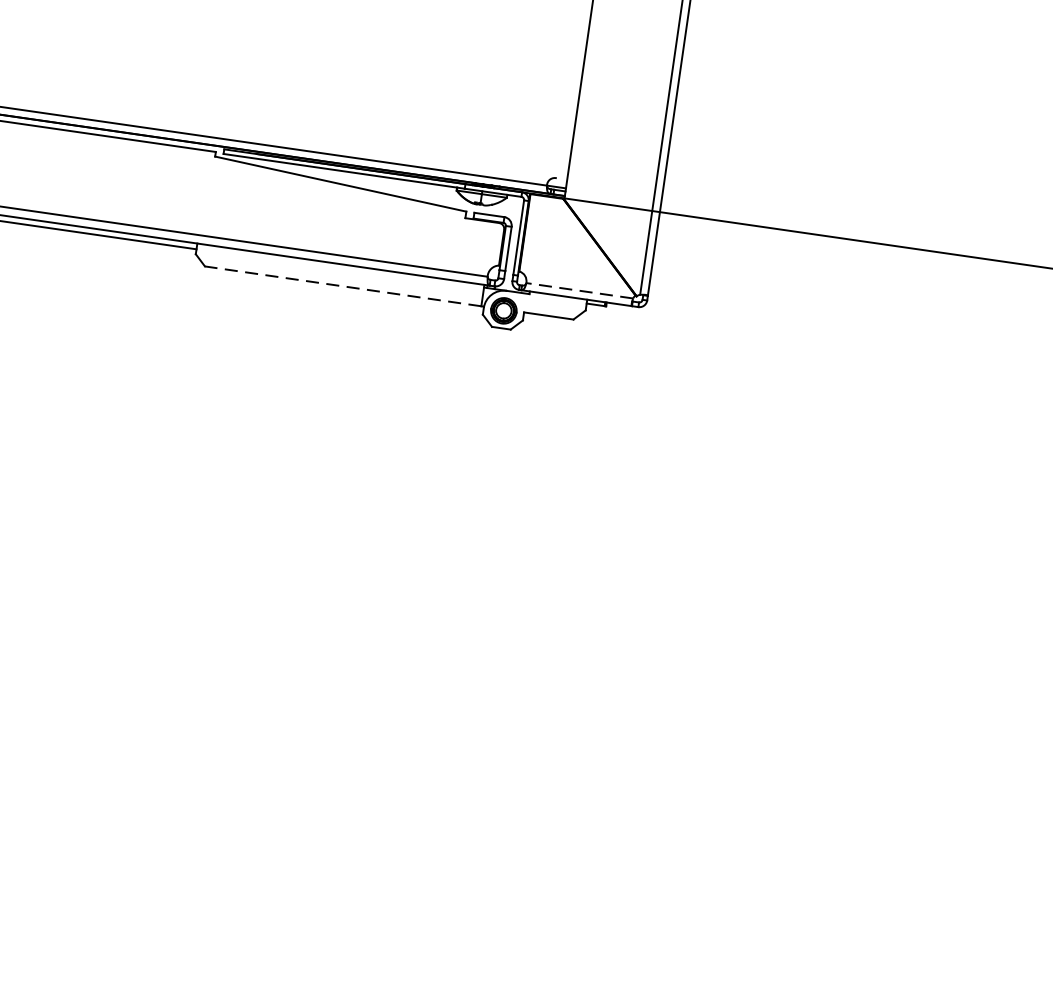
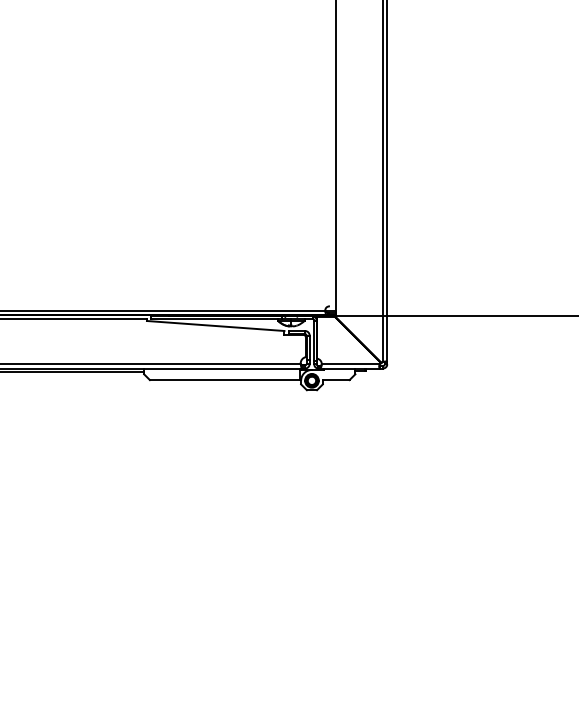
line: (342, 287) -> (224, 380), dashed -> solid
line: (579, 291) -> (350, 364), dashed -> solid

